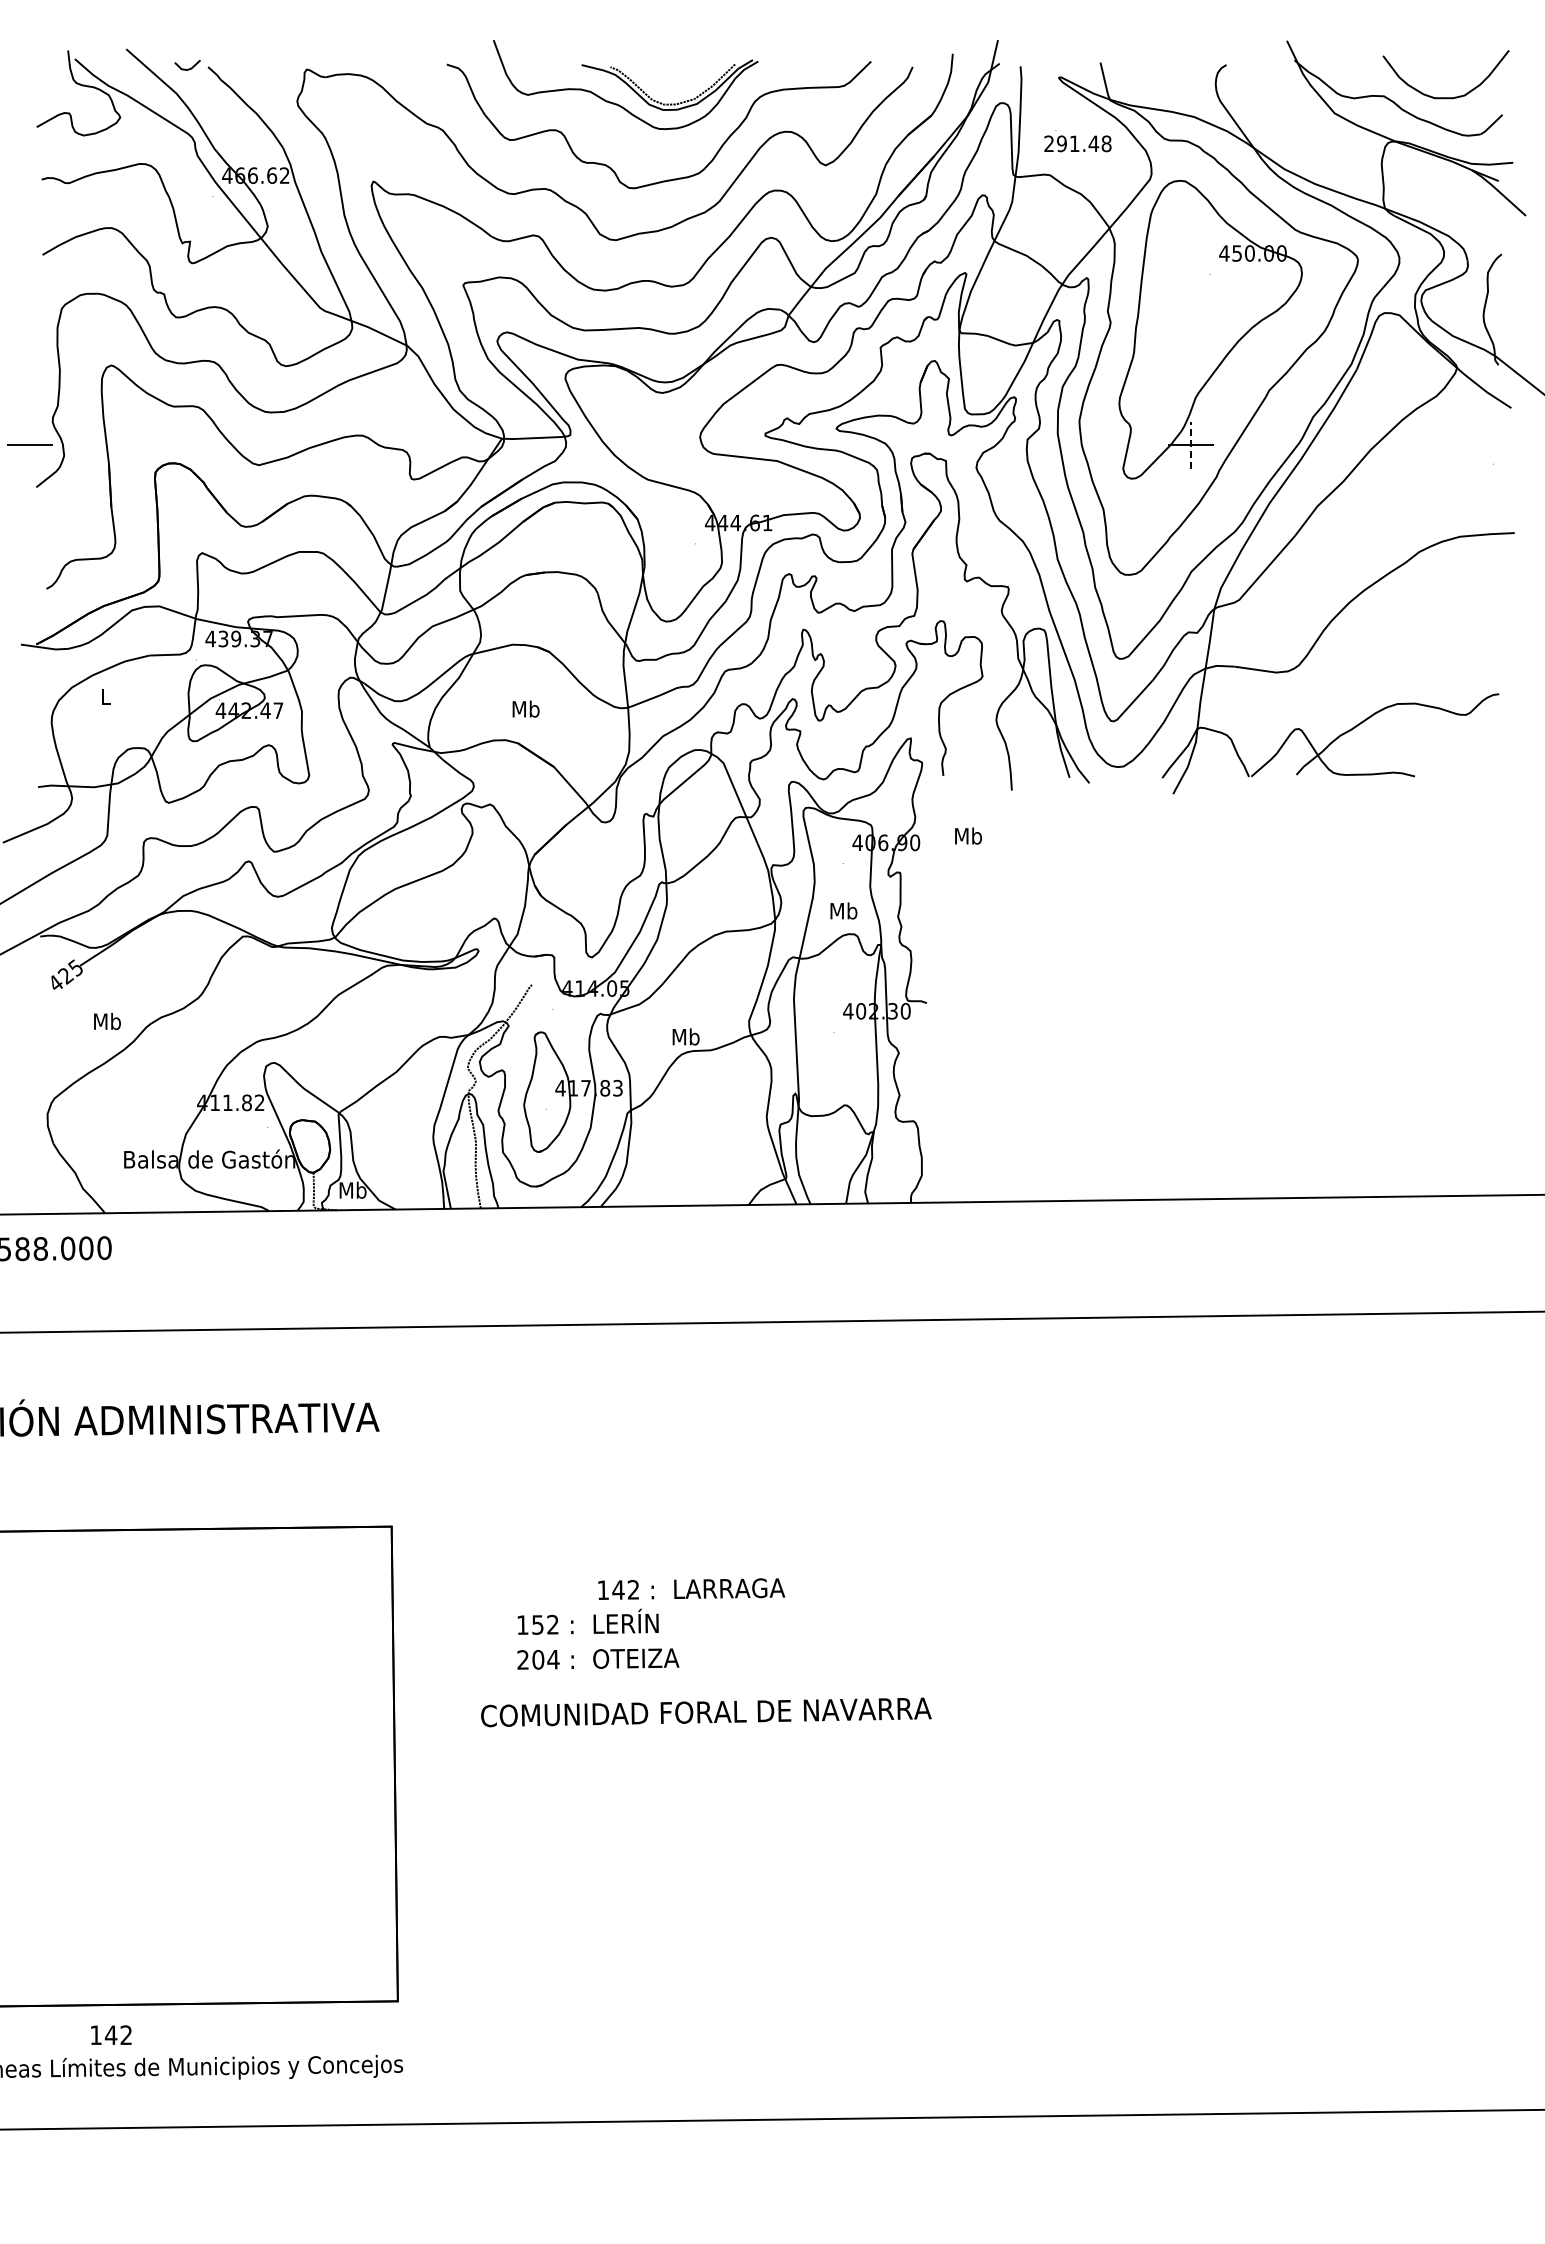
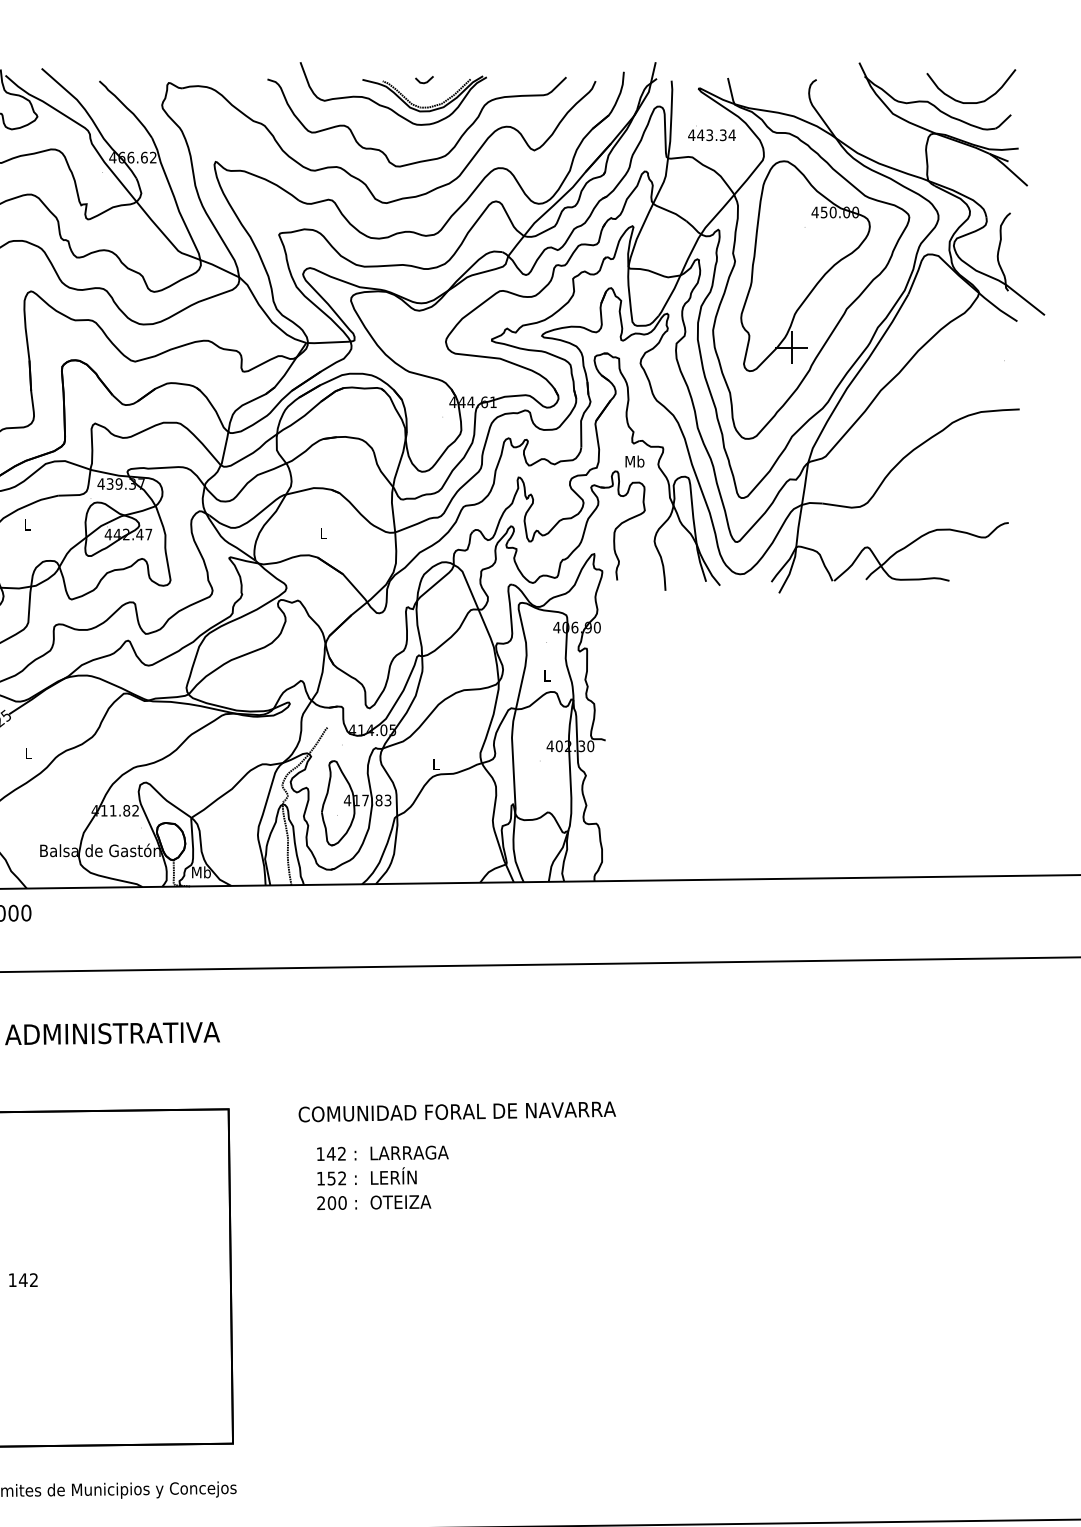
line: (188, 68) -> (425, 82), moved
text: (1077, 143) -> (711, 135), 291.48 -> 443.34
line: (1191, 444) -> (792, 347), dashed -> solid
text: (525, 708) -> (322, 533), Mb -> L
text: (968, 835) -> (634, 461), moved
text: (843, 910) -> (546, 675), Mb -> L
text: (107, 1021) -> (28, 753), Mb -> L
text: (685, 1036) -> (435, 764), Mb -> L
text: (691, 1588) -> (382, 1152), moved
text: (553, 1659) -> (342, 1202), 204 -> 200
text: (706, 1712) -> (457, 1112), moved
text: (111, 2034) -> (23, 1279), moved

